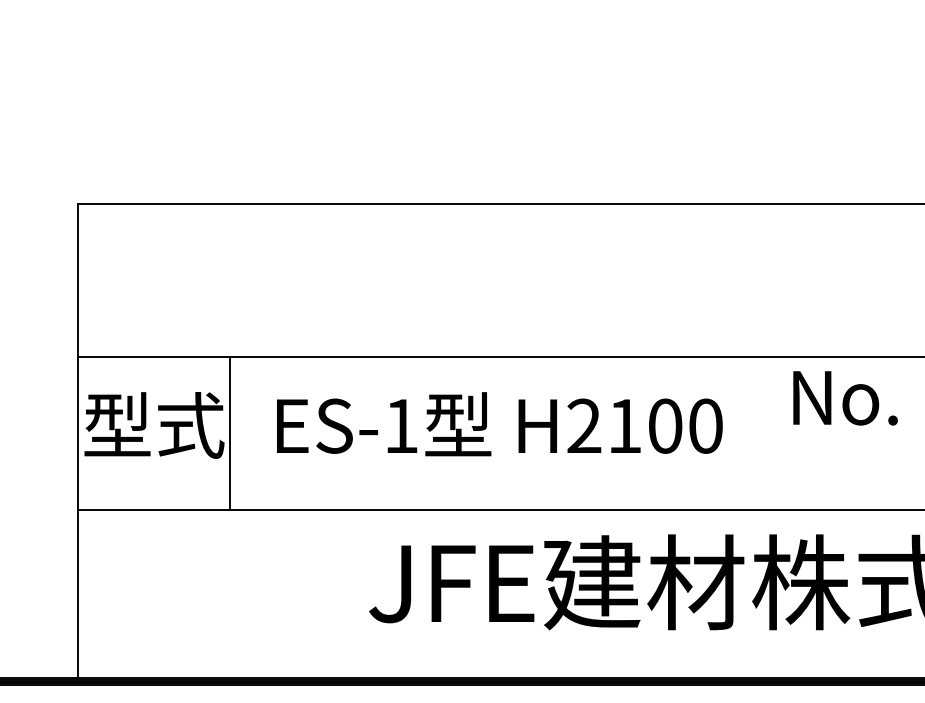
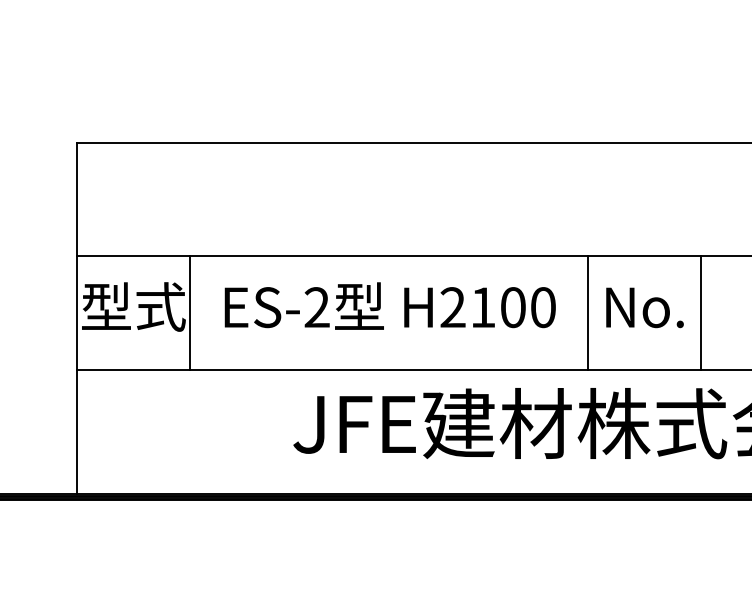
text: (844, 397) -> (644, 307), moved
text: (400, 426) -> (316, 307), ES-1 -> ES-2
line: (765, 432) -> (587, 312), added
line: (918, 432) -> (701, 312), added

